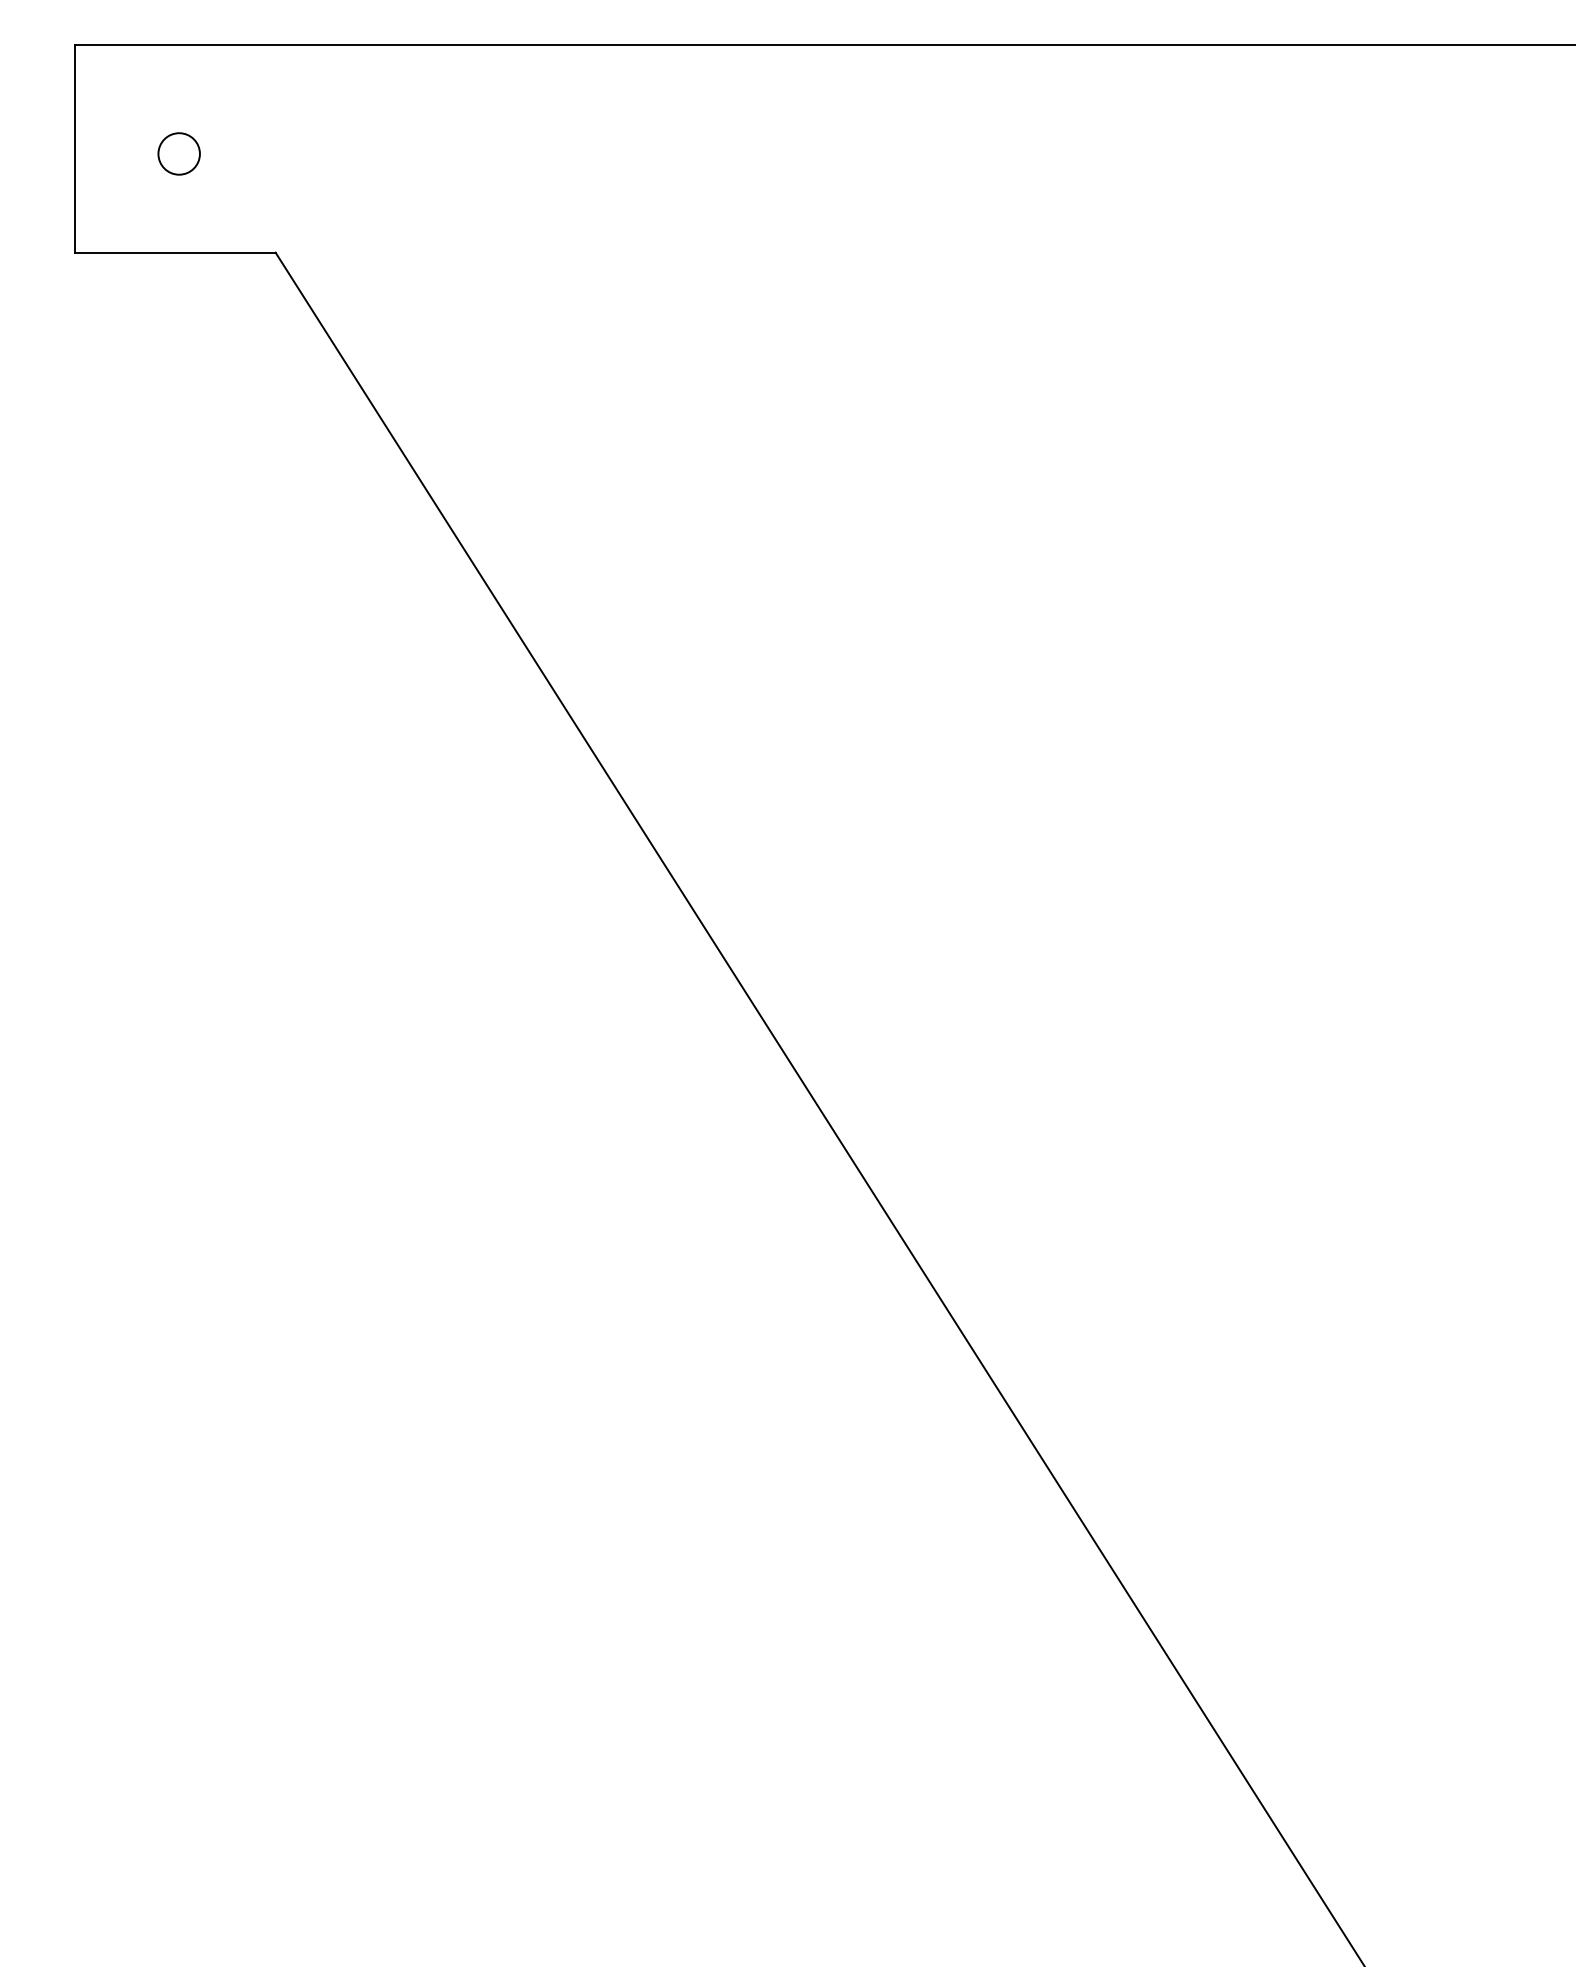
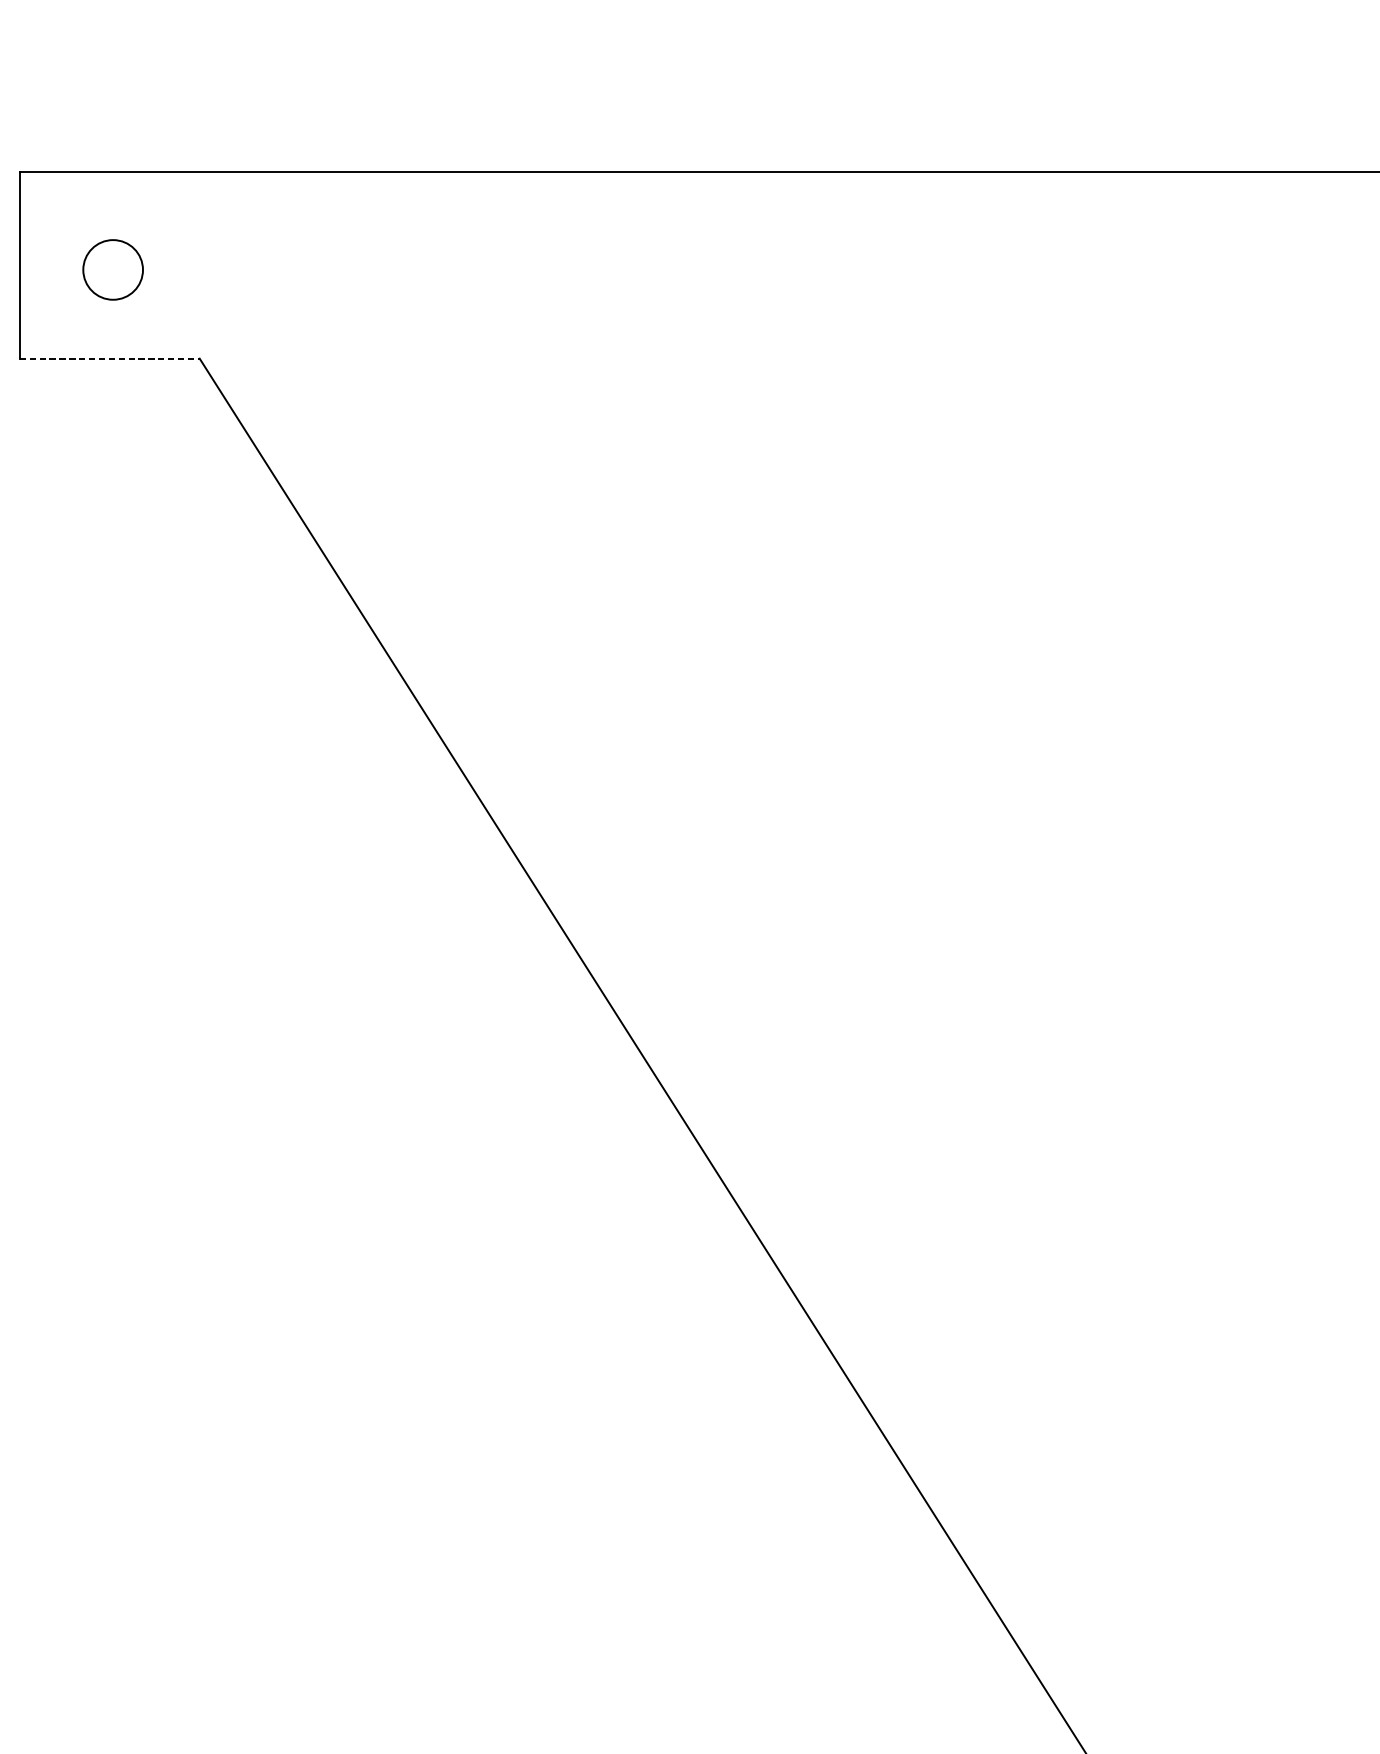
circle: (178, 153) -> (112, 269), size x1.6
line: (176, 252) -> (110, 358), solid -> dashed

